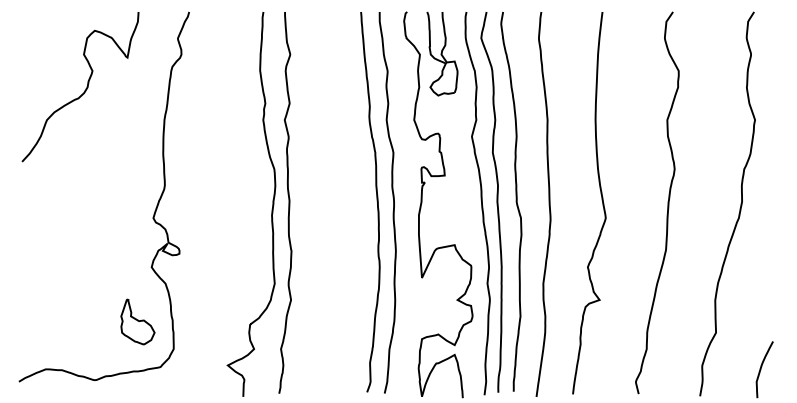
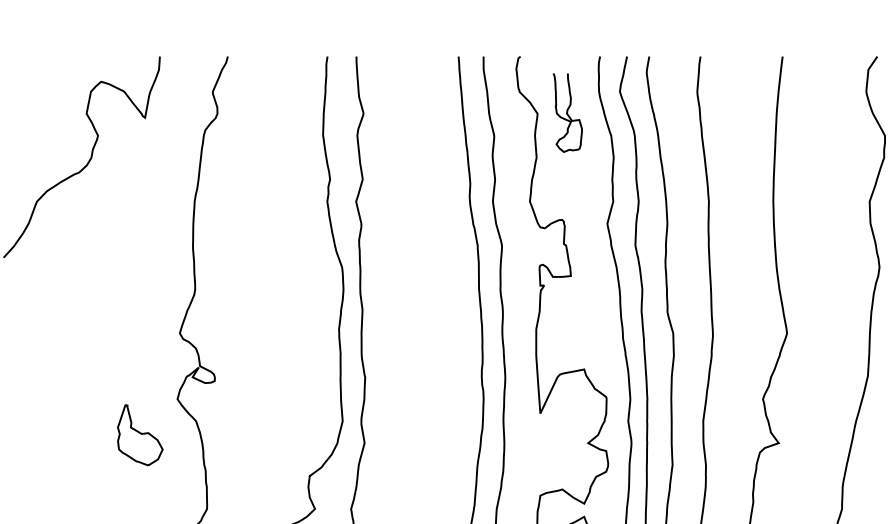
part: (442, 53) -> (567, 112), size x0.7
part: (137, 321) -> (139, 434), moved

